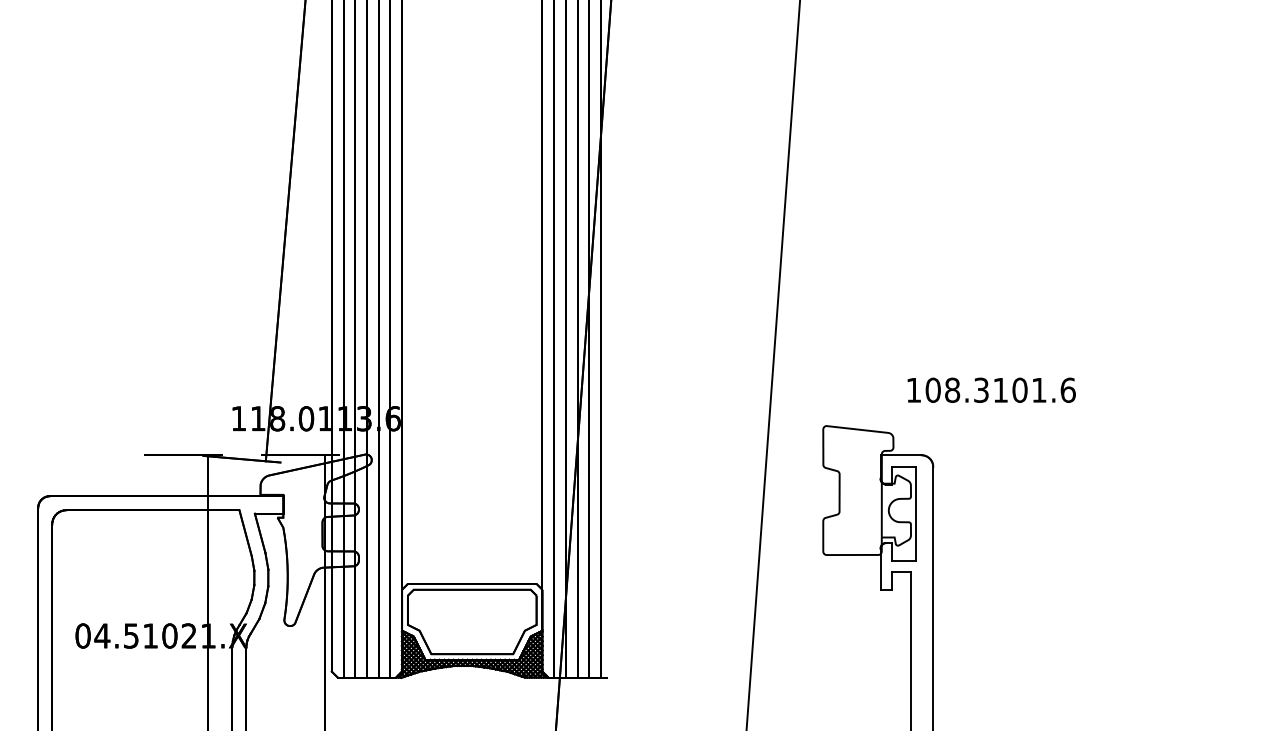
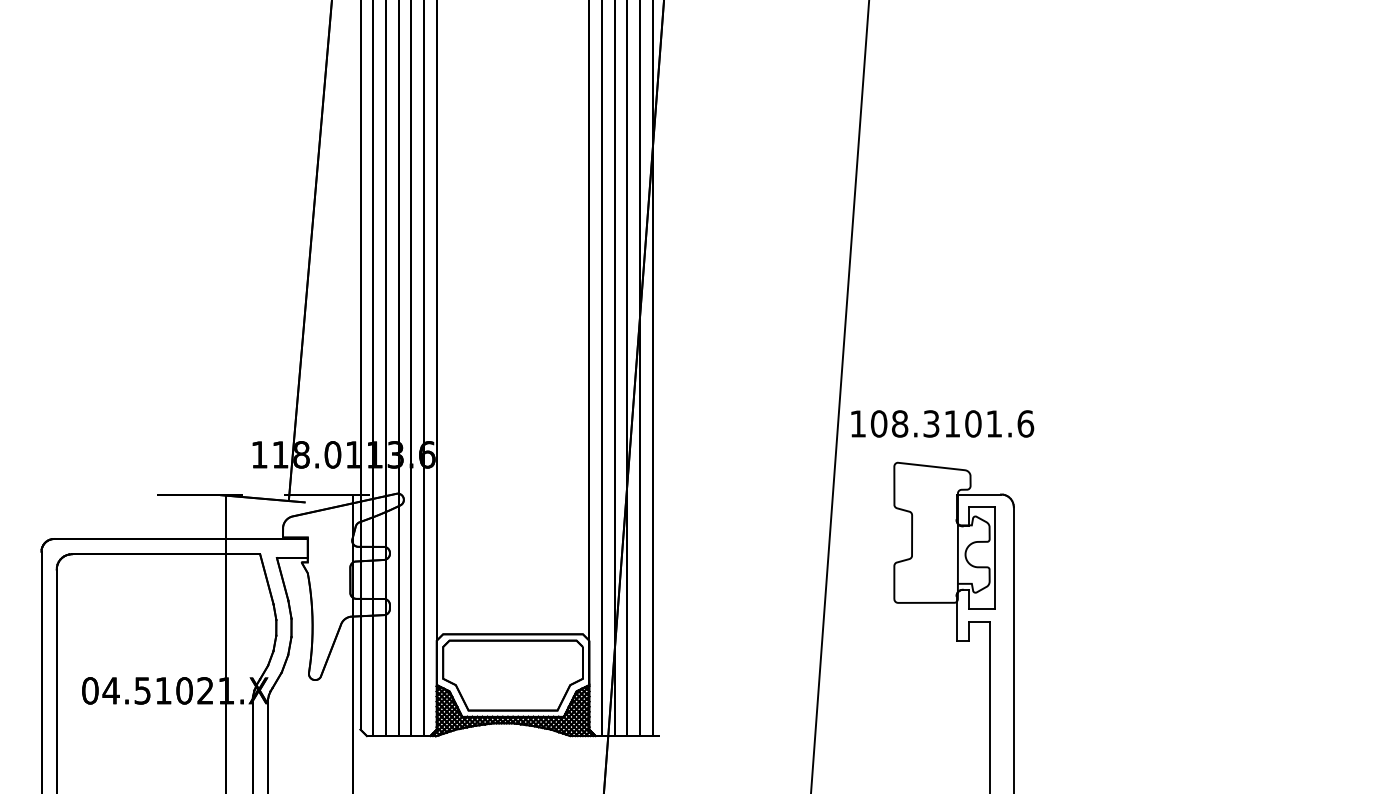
text: (991, 389) -> (942, 423), moved

